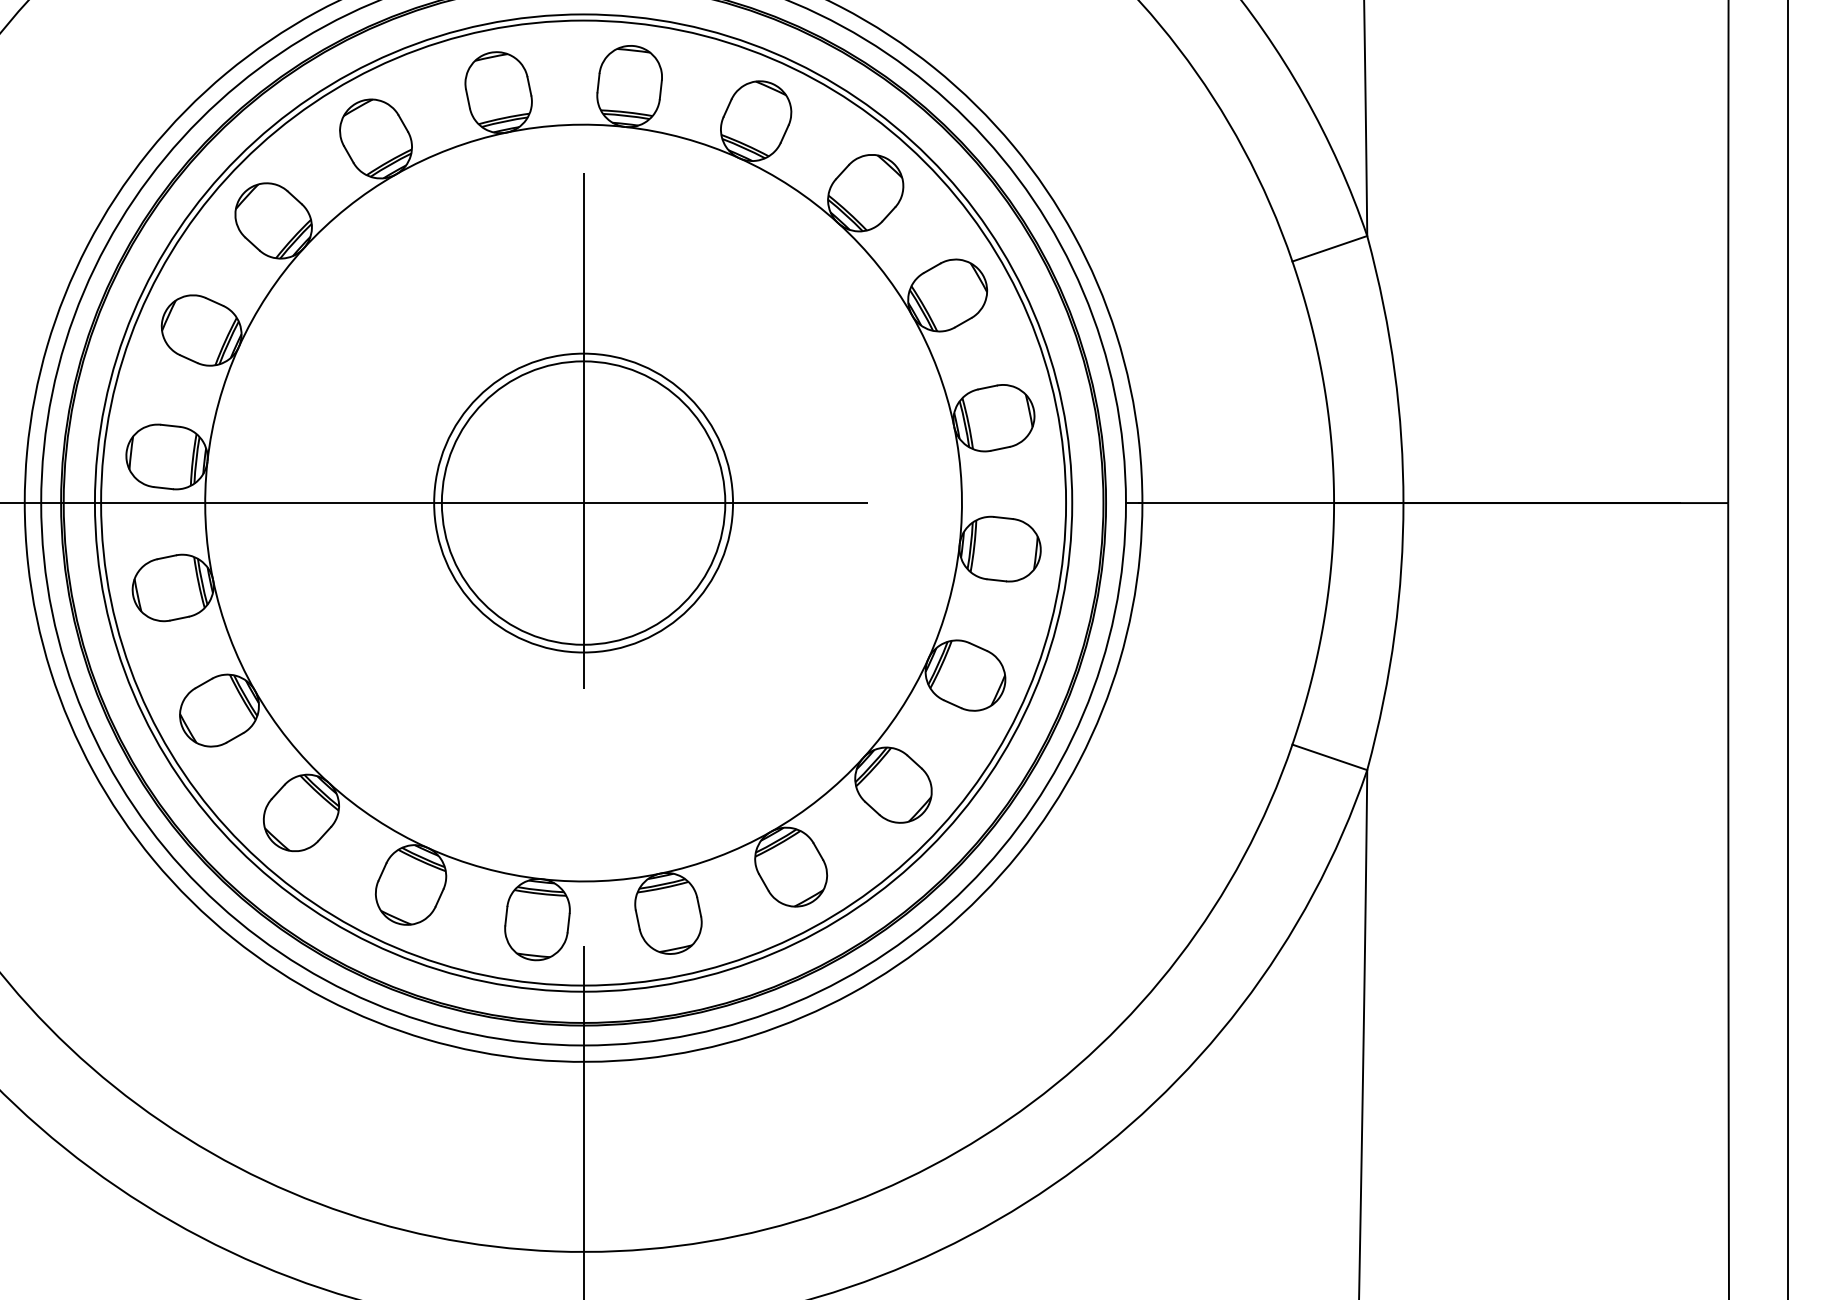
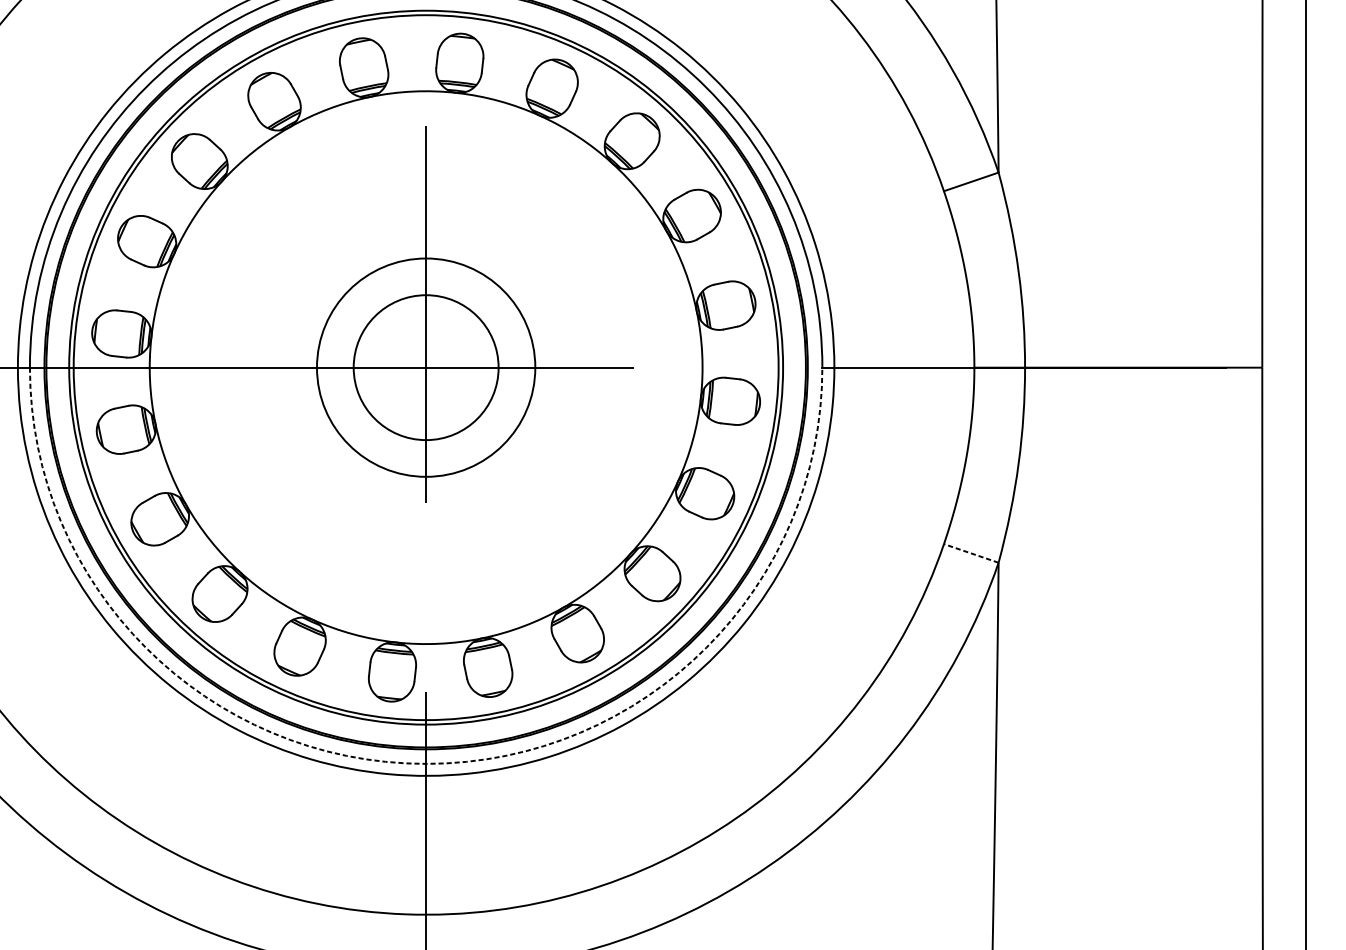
circle: (583, 502) -> (426, 367), size x0.7
line: (1329, 757) -> (971, 553), solid -> dashed
arc: (583, 1045) -> (426, 763), solid -> dashed

